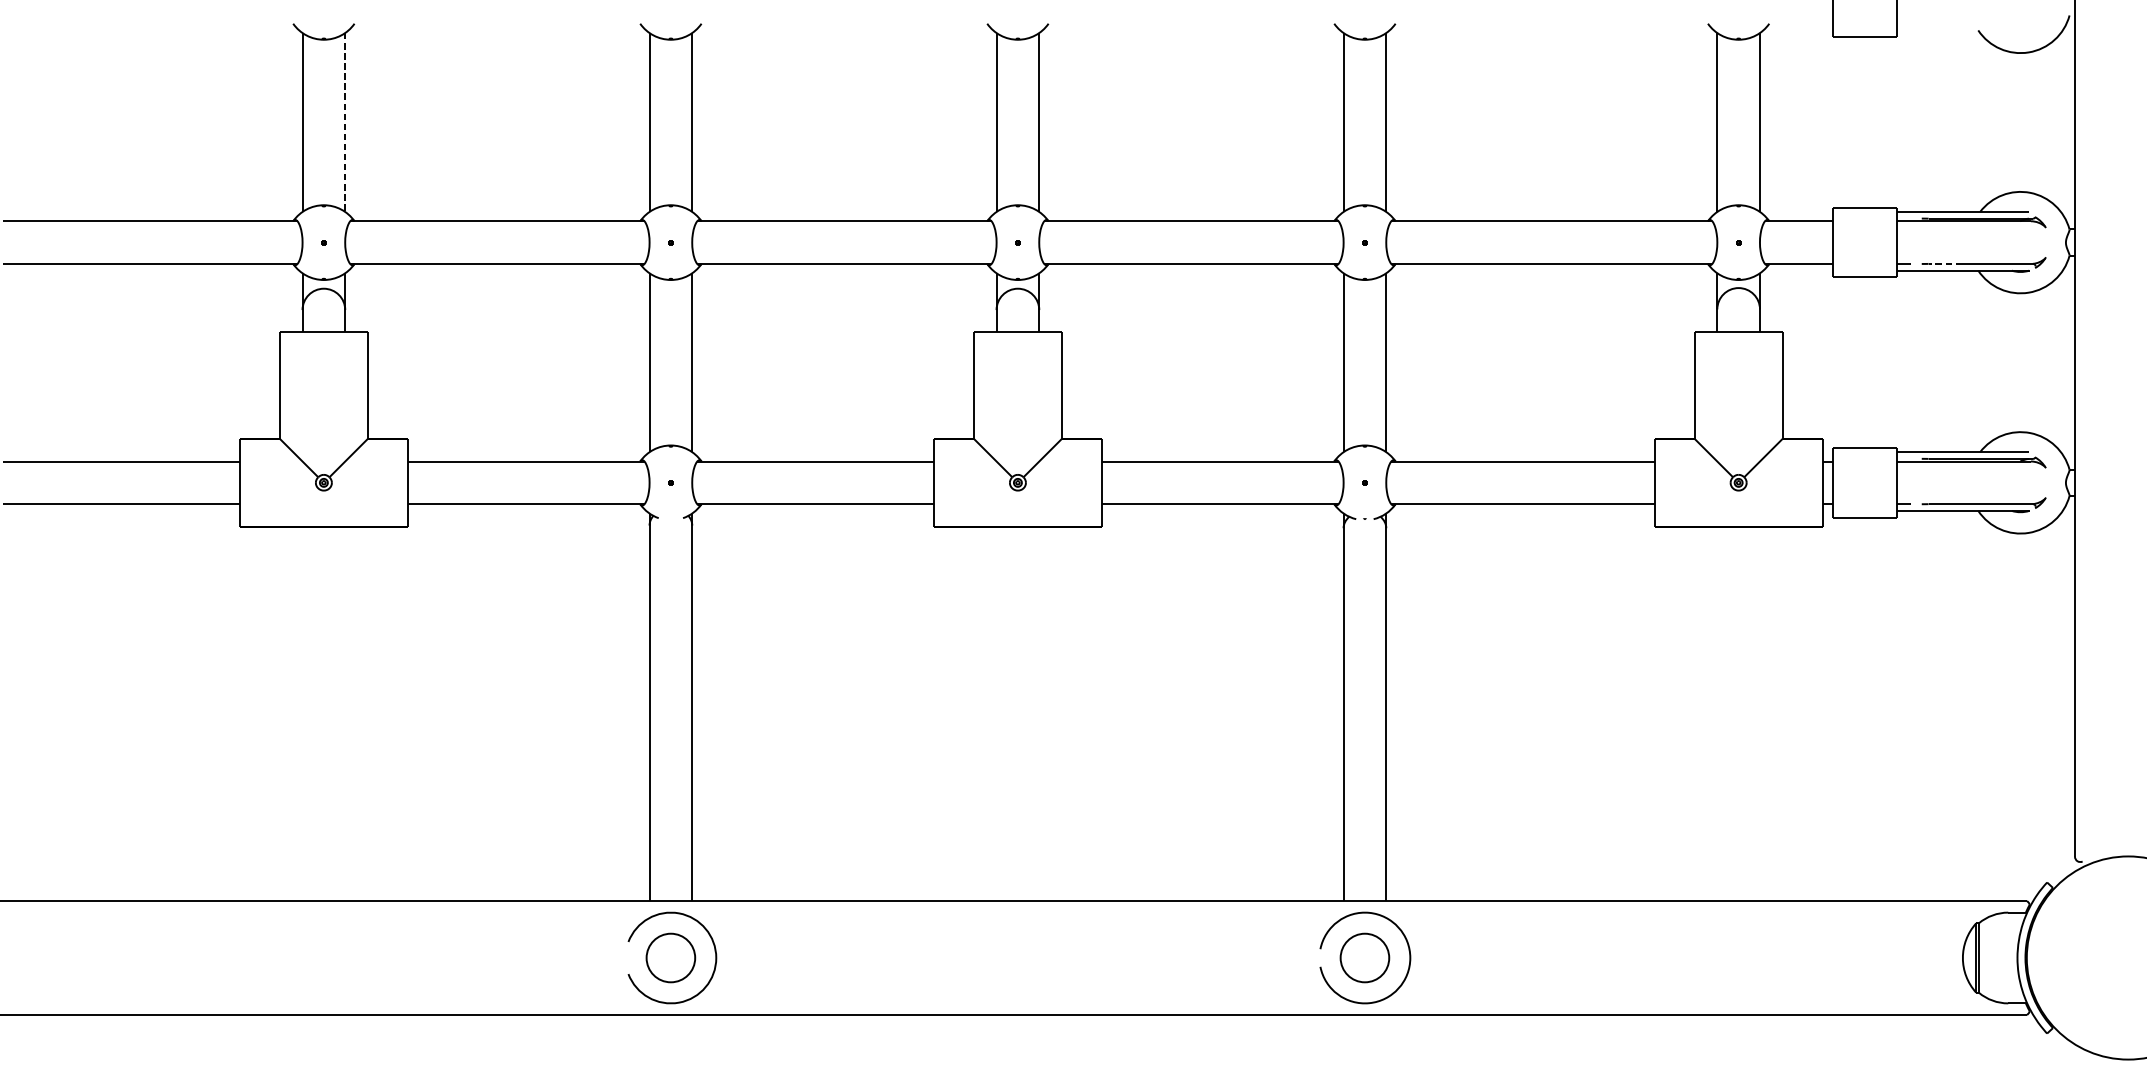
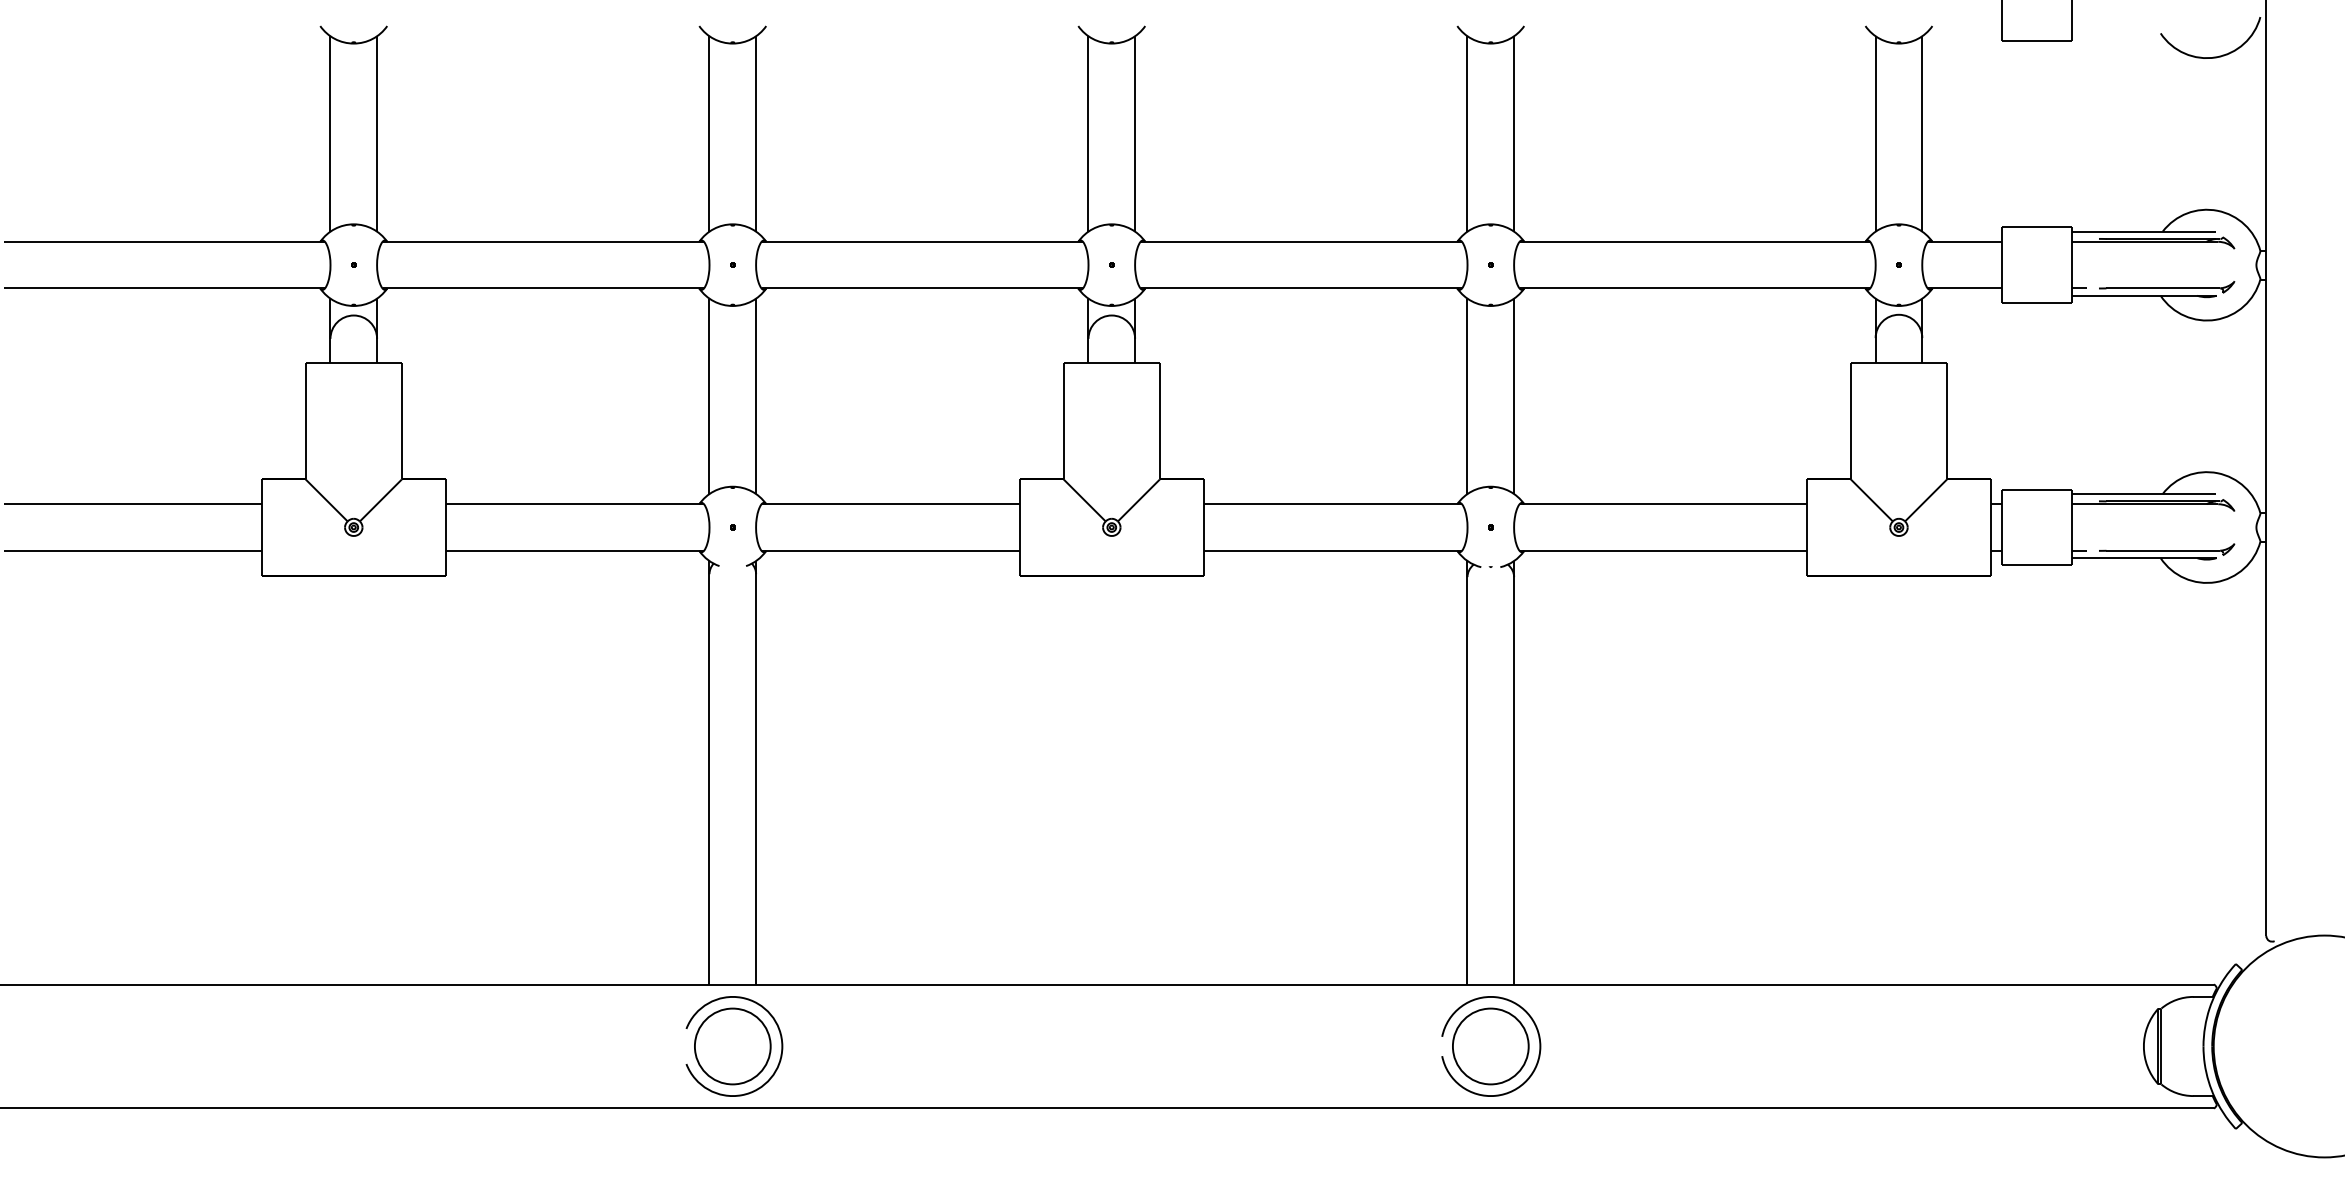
line: (345, 122) -> (377, 133), dashed -> solid
line: (1945, 263) -> (2124, 288), dashed -> solid
circle: (670, 958) -> (732, 1046), size x1.43
circle: (1364, 958) -> (1490, 1046), size x1.43

